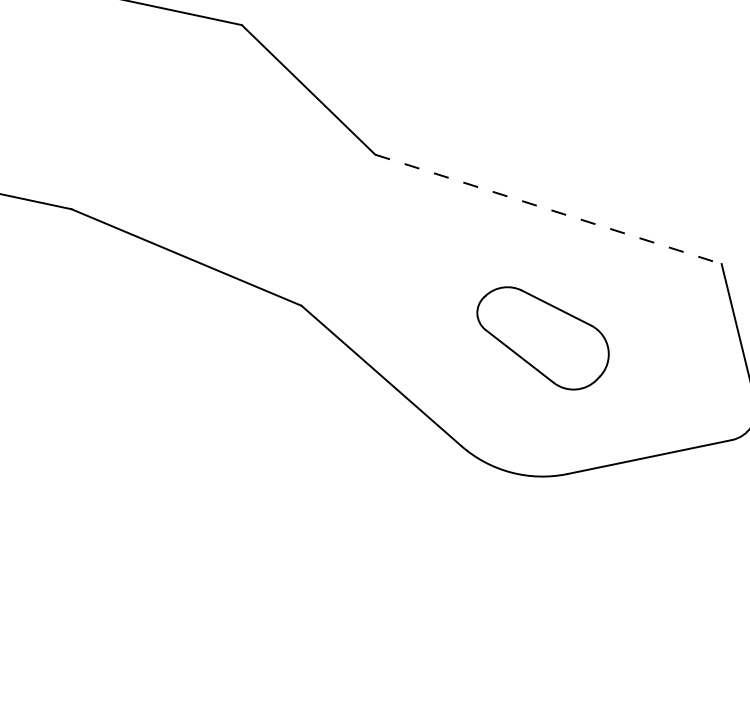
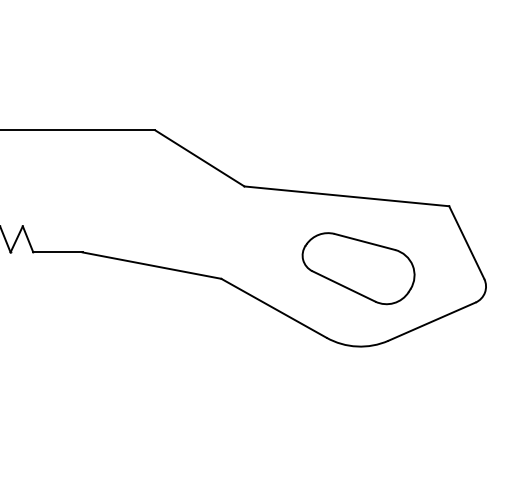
line: (547, 209) -> (346, 196), dashed -> solid
part: (542, 338) -> (358, 268), size x1.43

